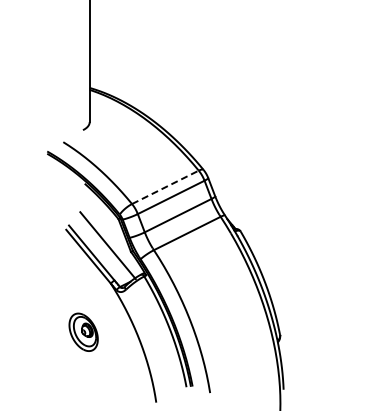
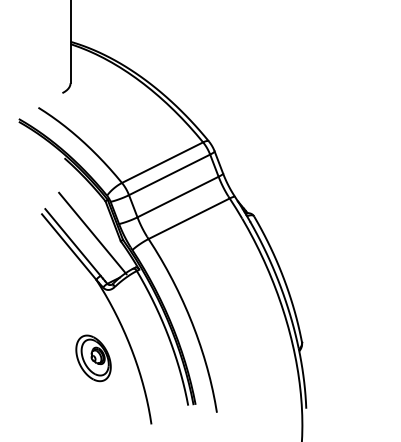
line: (165, 187) -> (162, 162), dashed -> solid
part: (83, 331) -> (93, 357), moved

